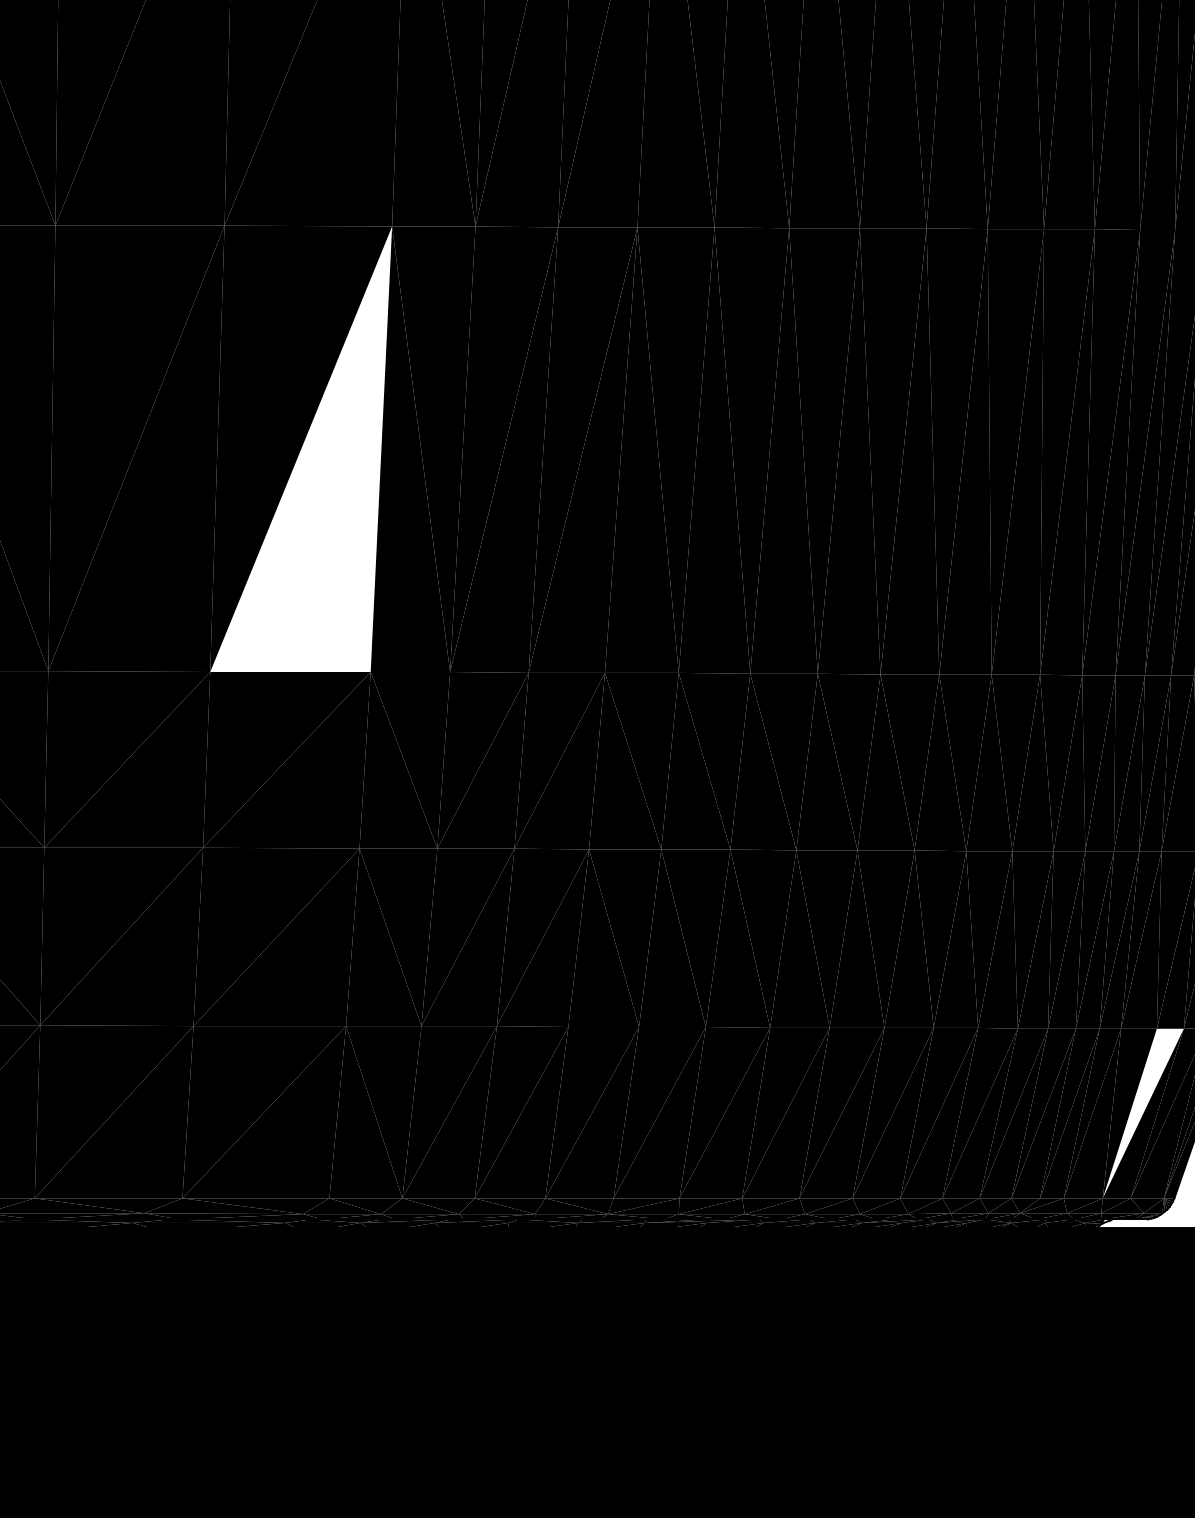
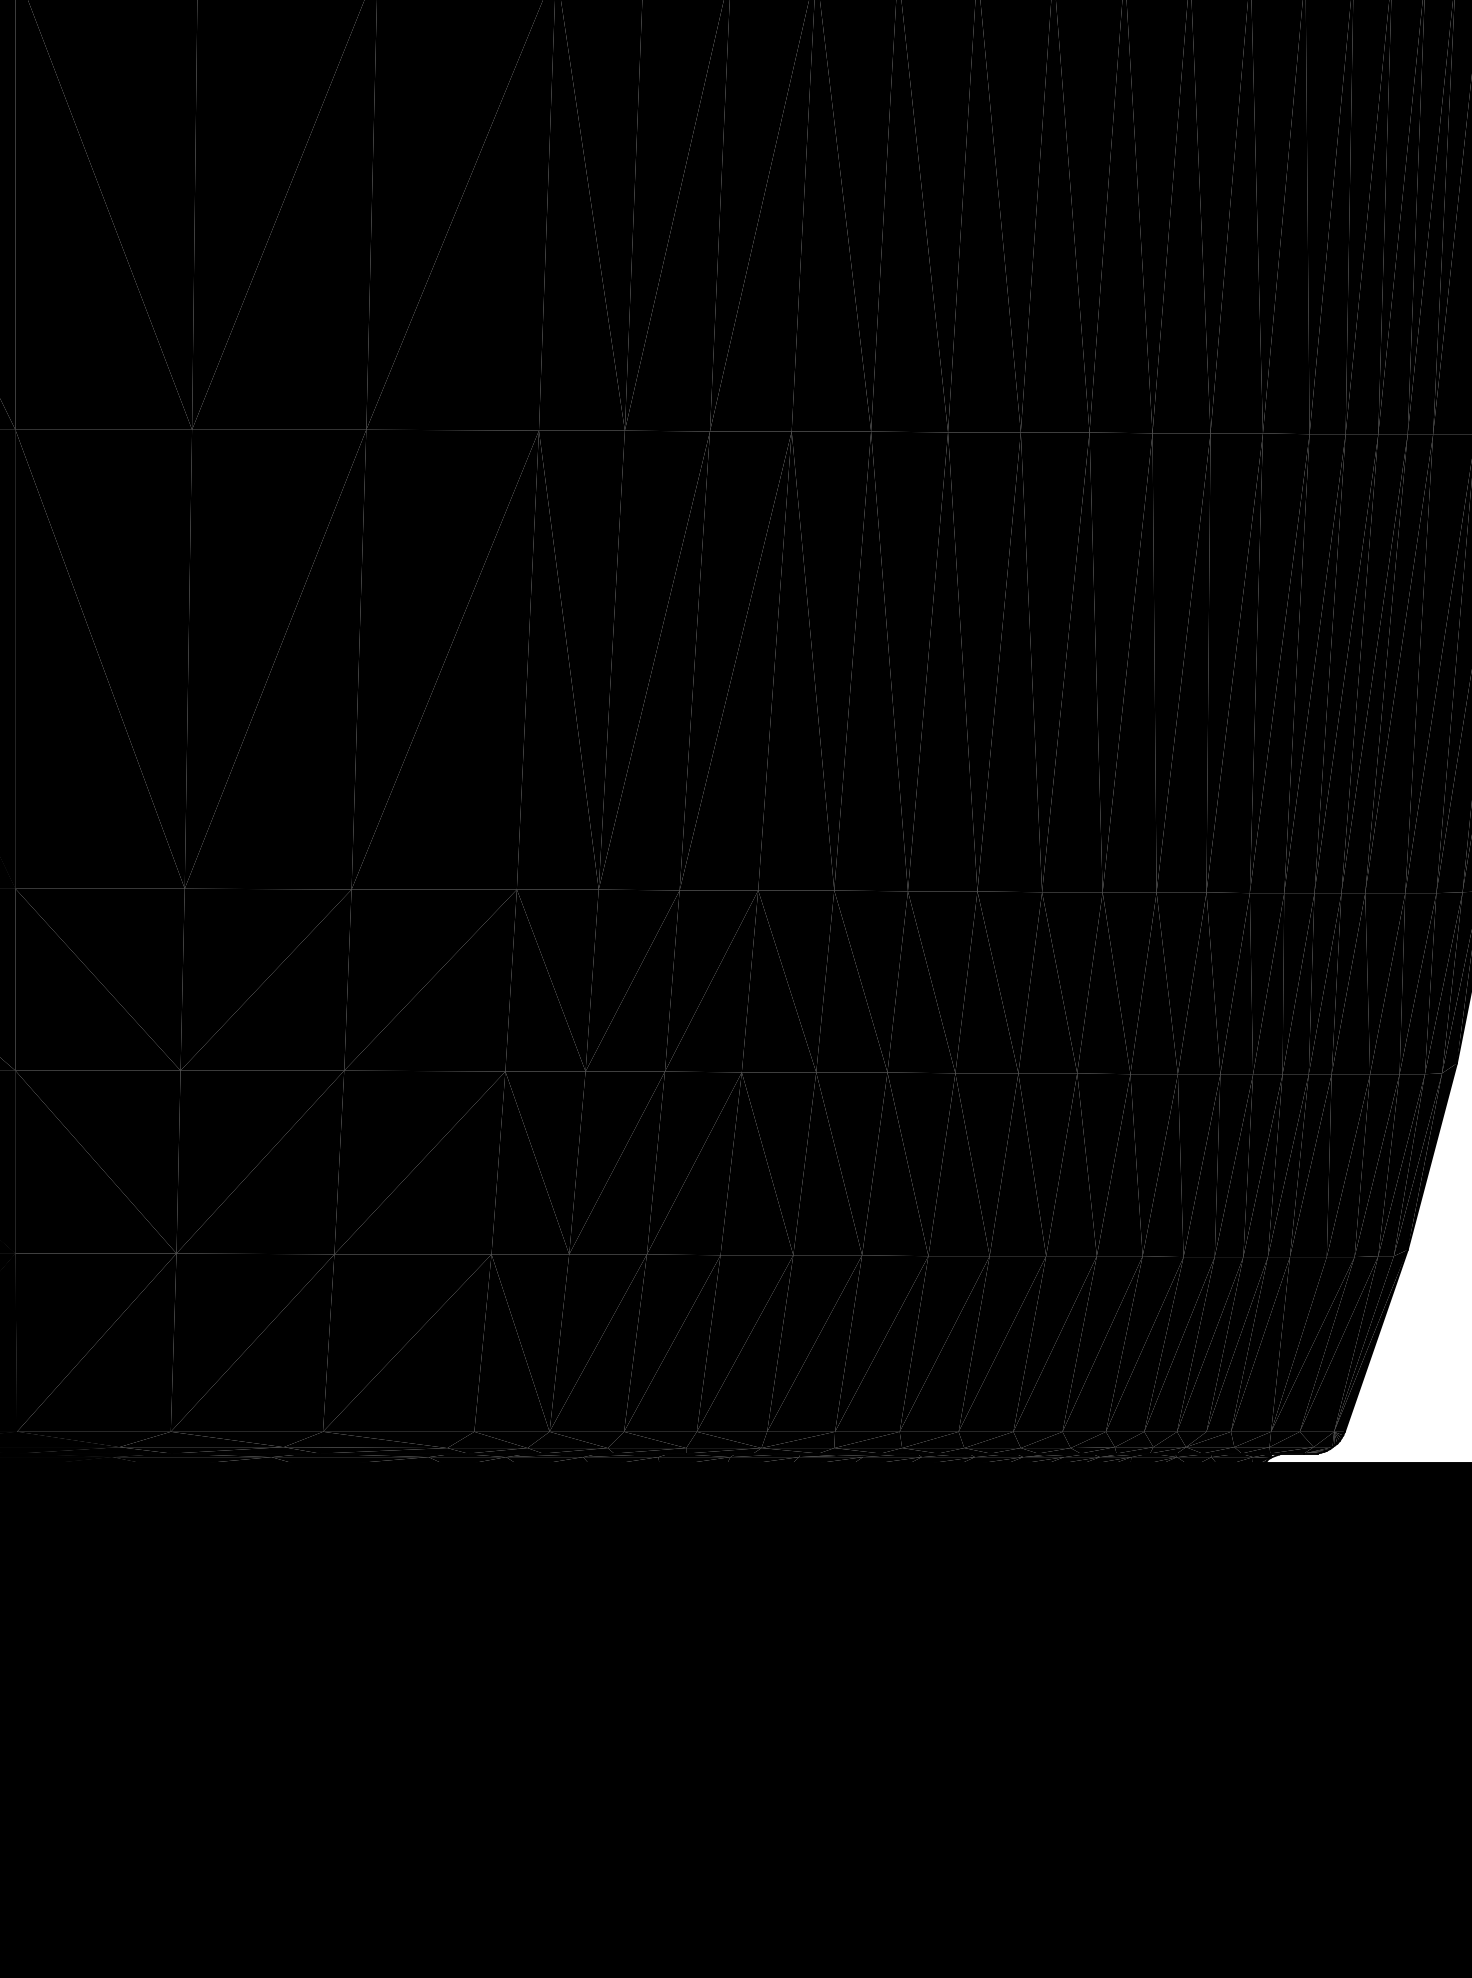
fill: (300, 448) -> (444, 659), added
fill: (1142, 1113) -> (1312, 1344), added

